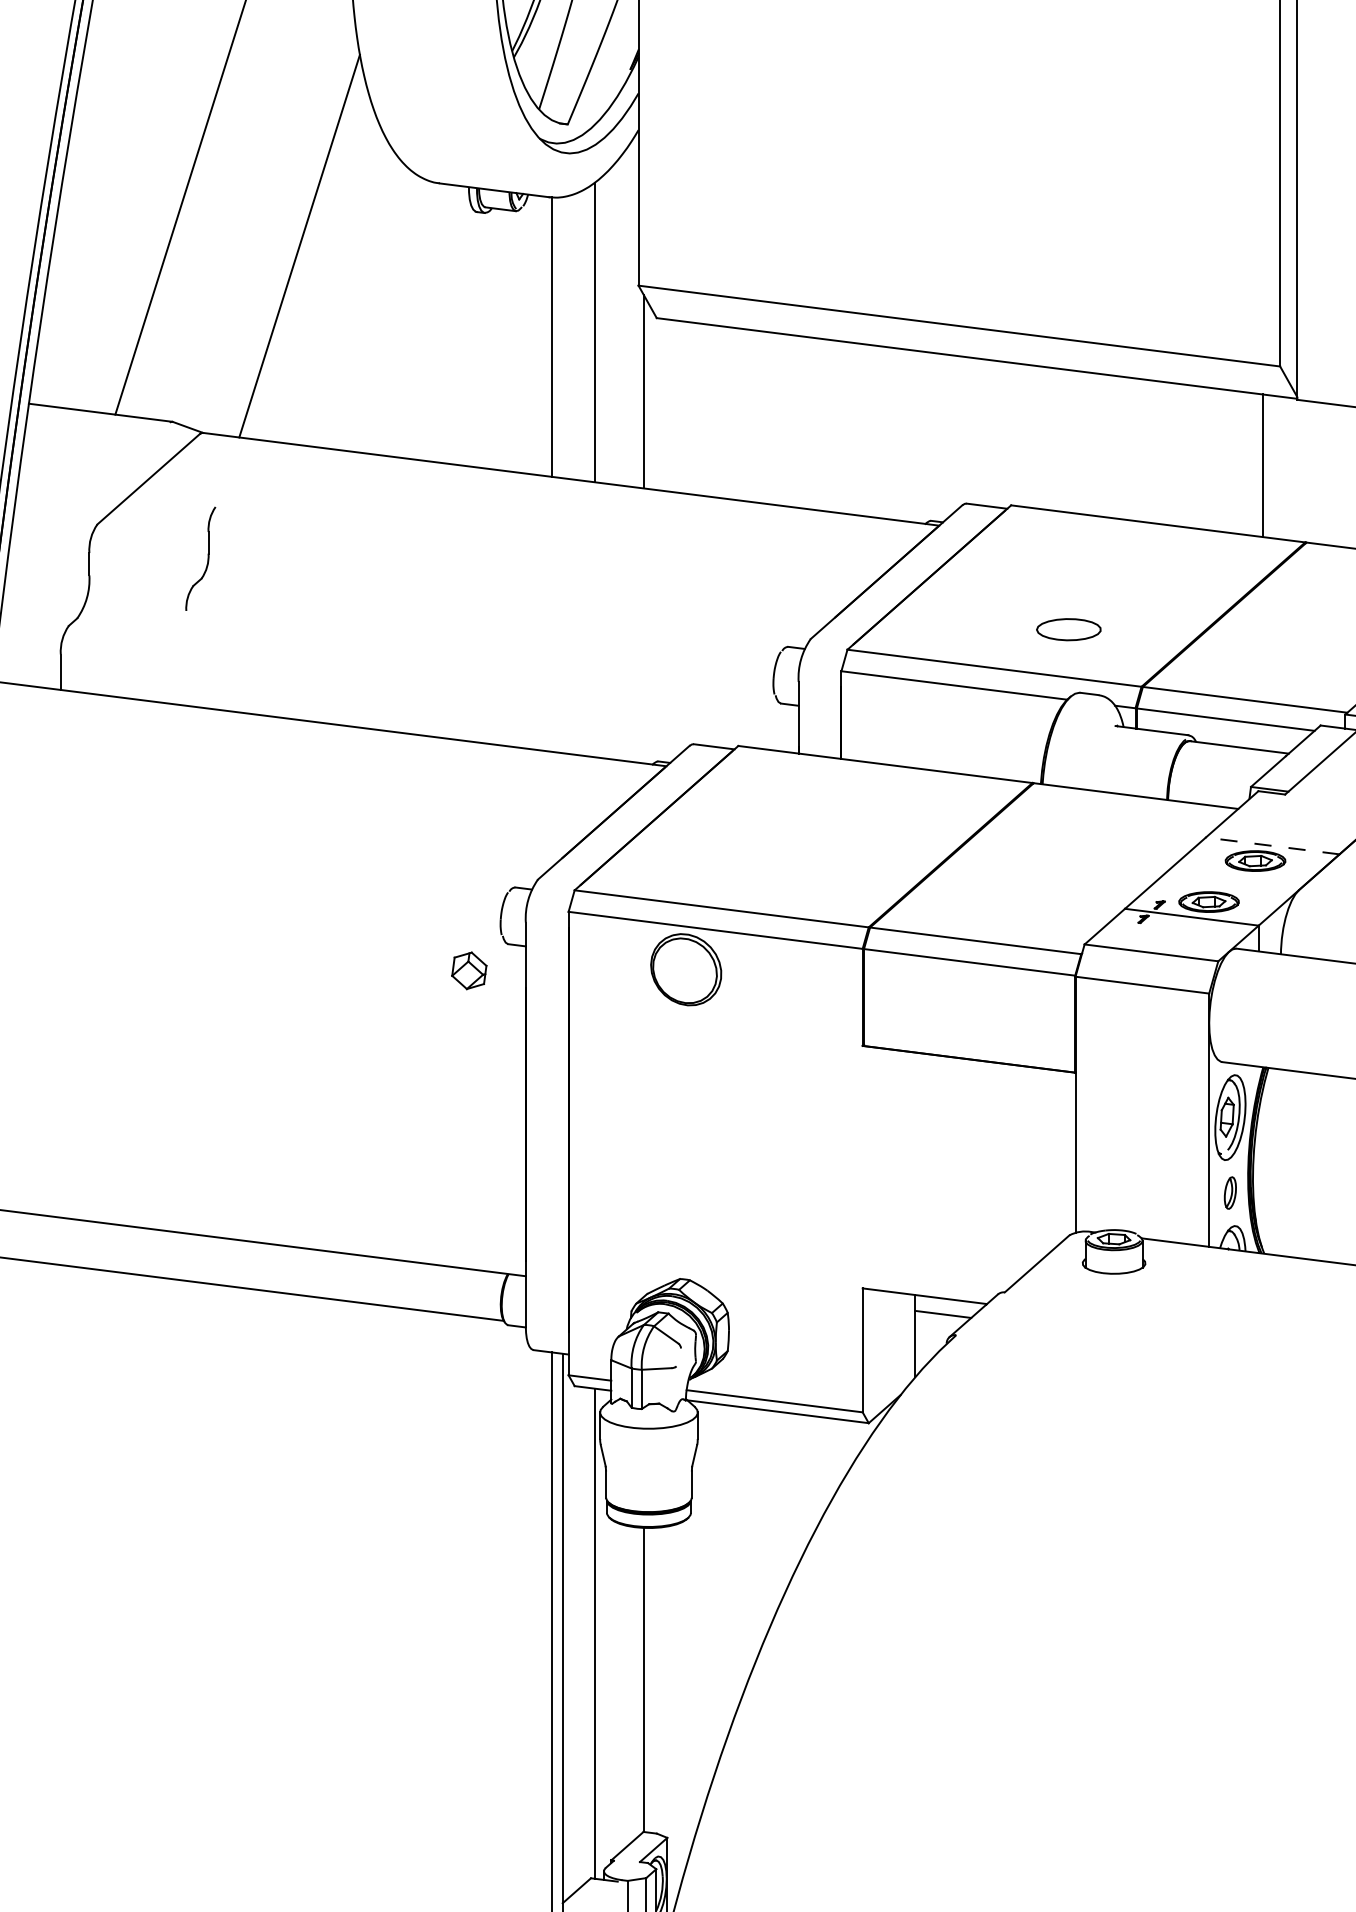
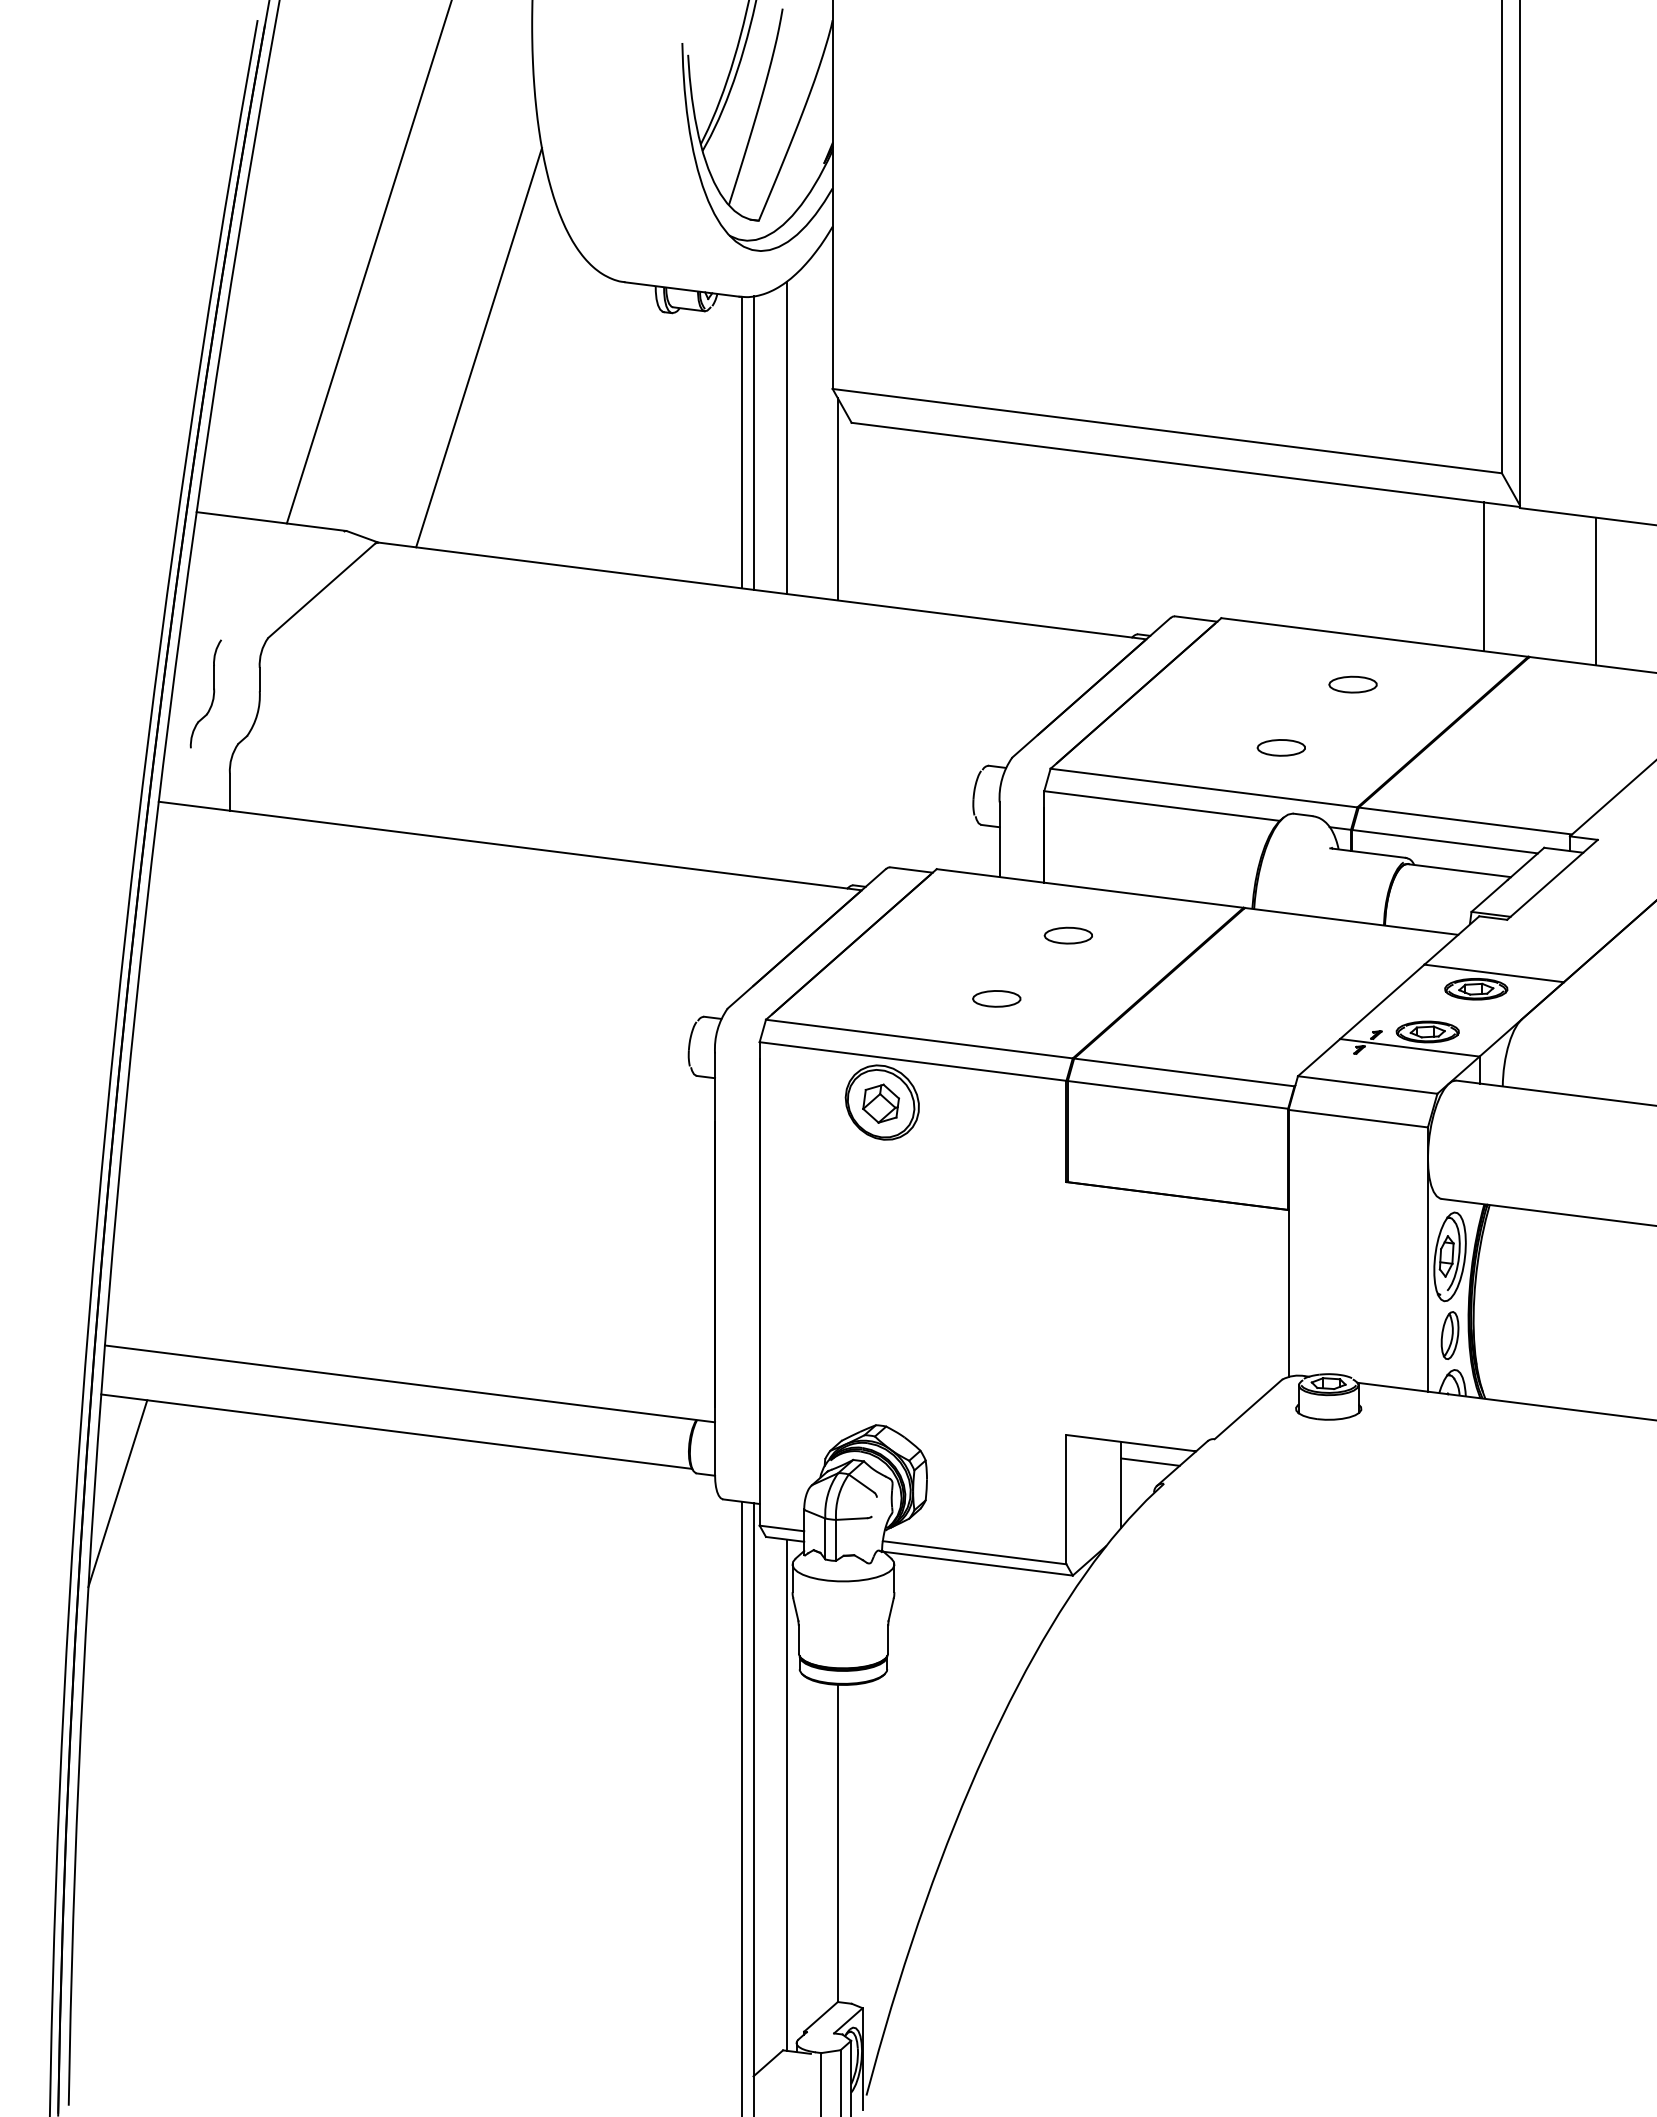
line: (562, 336) -> (753, 442), added
part: (207, 560) -> (212, 695), moved
part: (1136, 568) -> (1352, 684), added
part: (1067, 629) -> (1280, 747), size x0.71
part: (863, 809) -> (1067, 935), added
line: (1272, 846) -> (1493, 973), dashed -> solid
part: (795, 869) -> (996, 998), added
part: (468, 970) -> (880, 1103), moved
part: (1229, 1193) -> (1449, 1335), size x1.43

